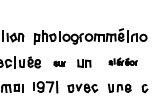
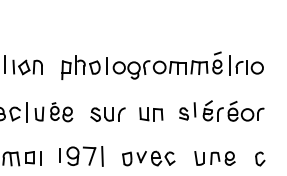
part: (123, 61) -> (221, 110), size x1.67
part: (59, 63) -> (106, 114), size x1.67

